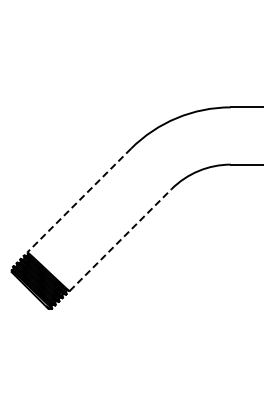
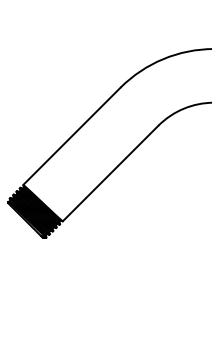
line: (78, 200) -> (71, 136), dashed -> solid
line: (121, 239) -> (111, 172), dashed -> solid

